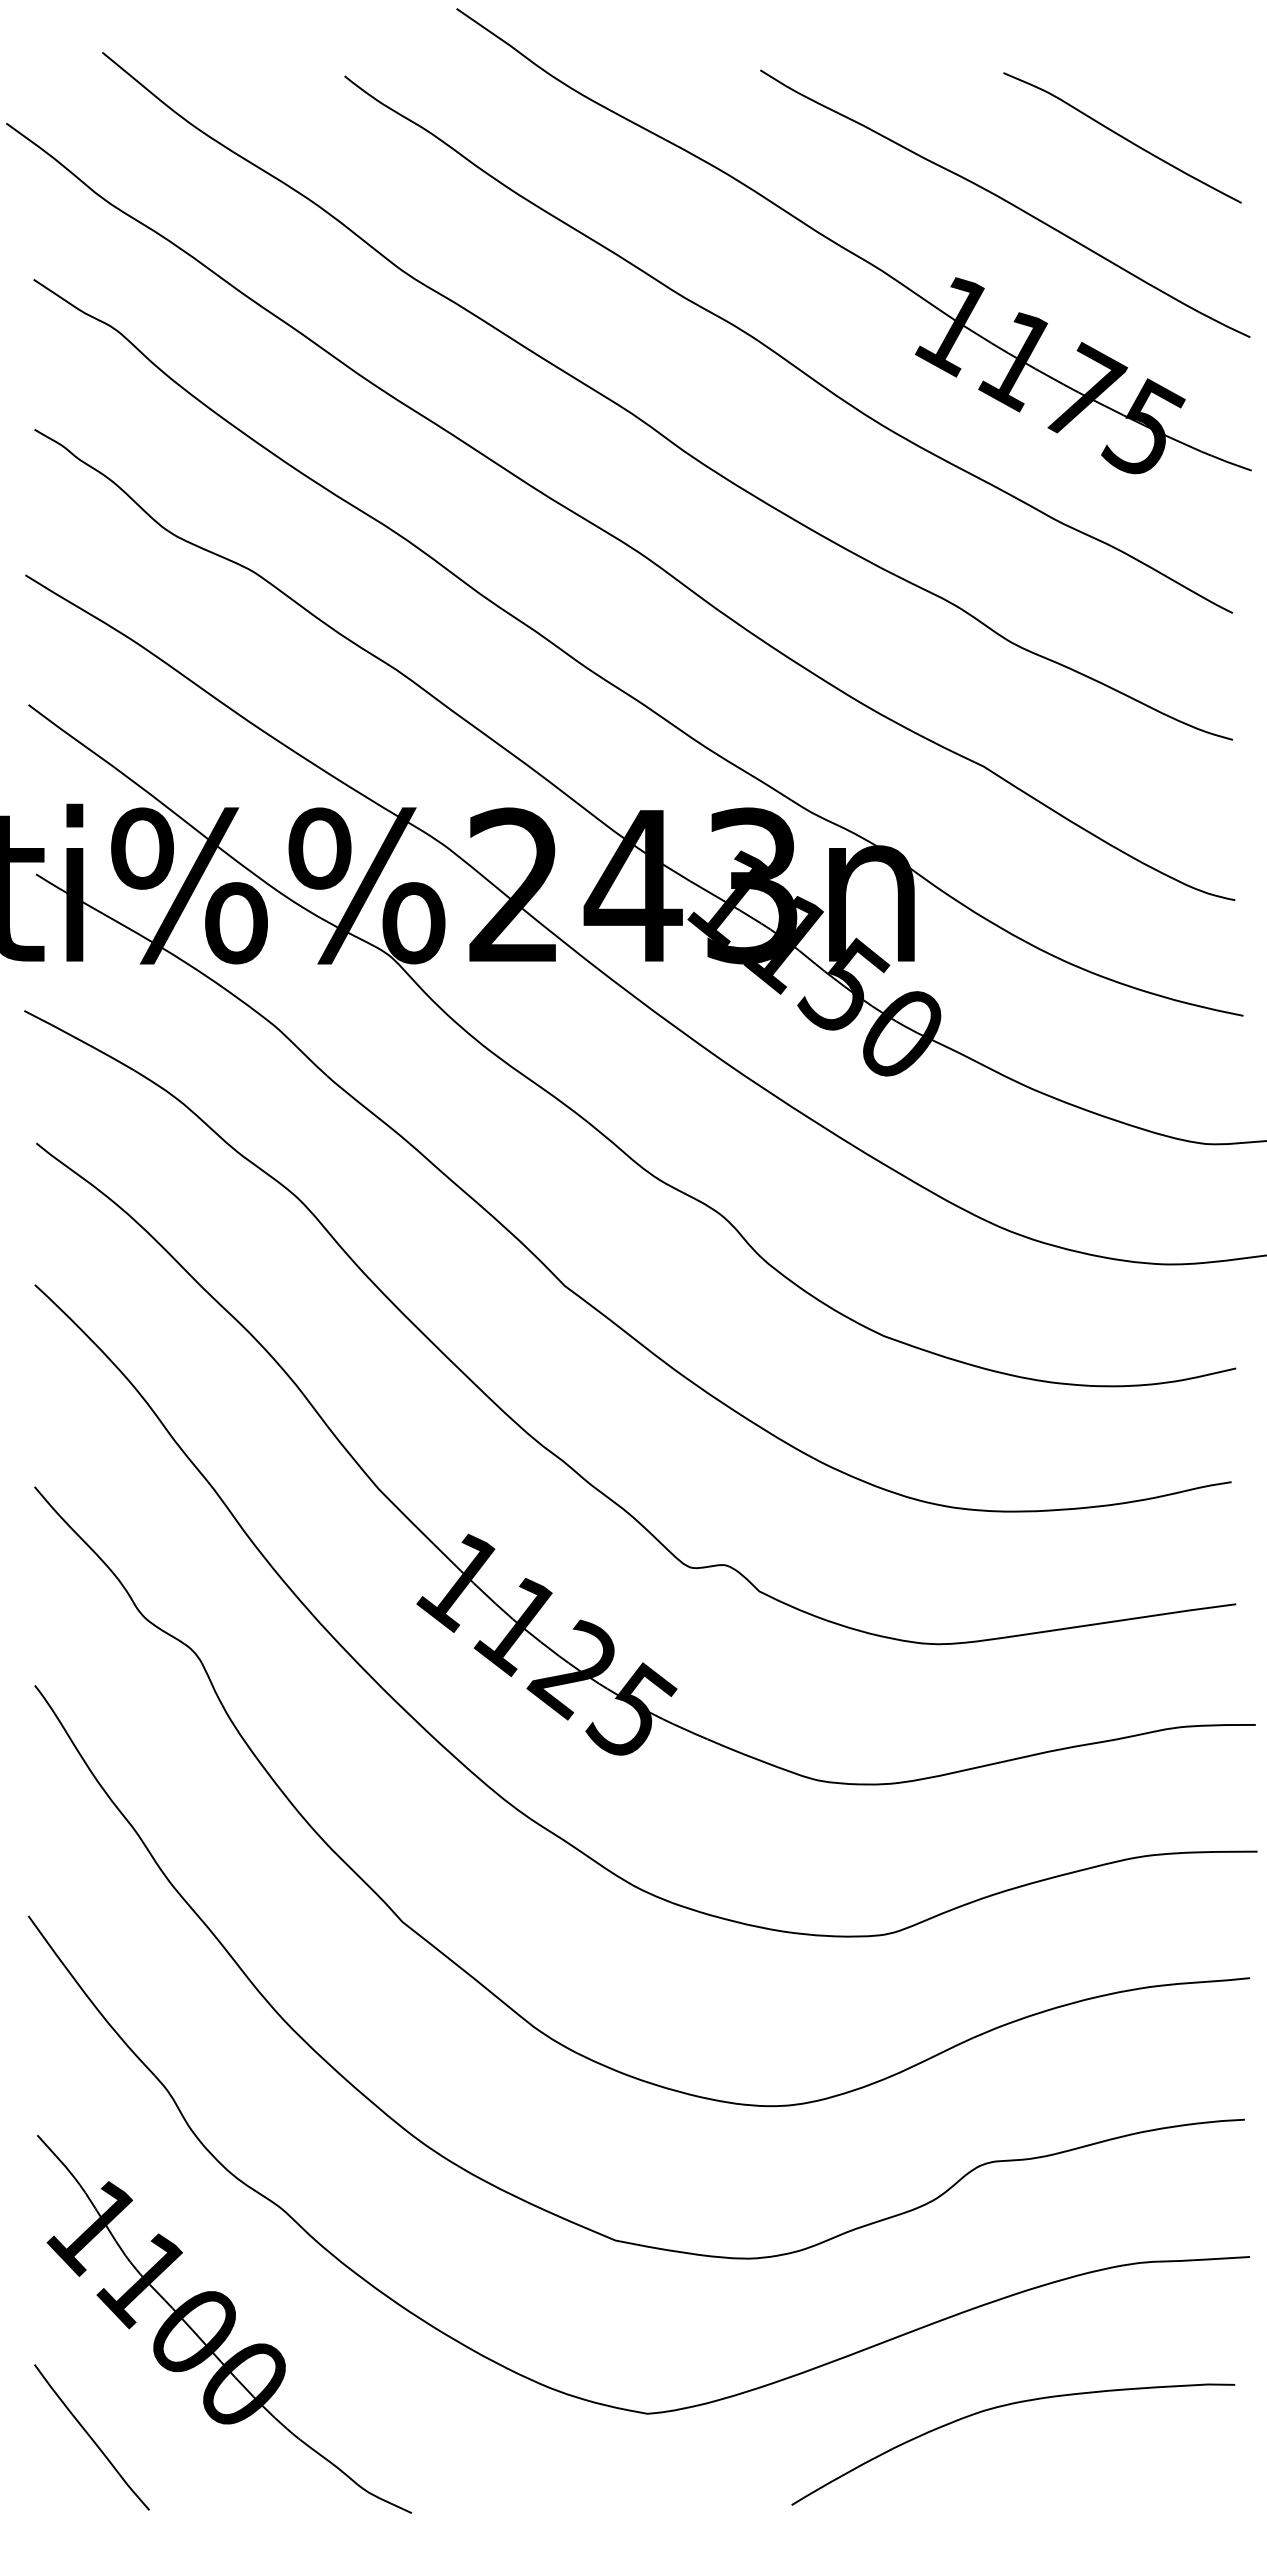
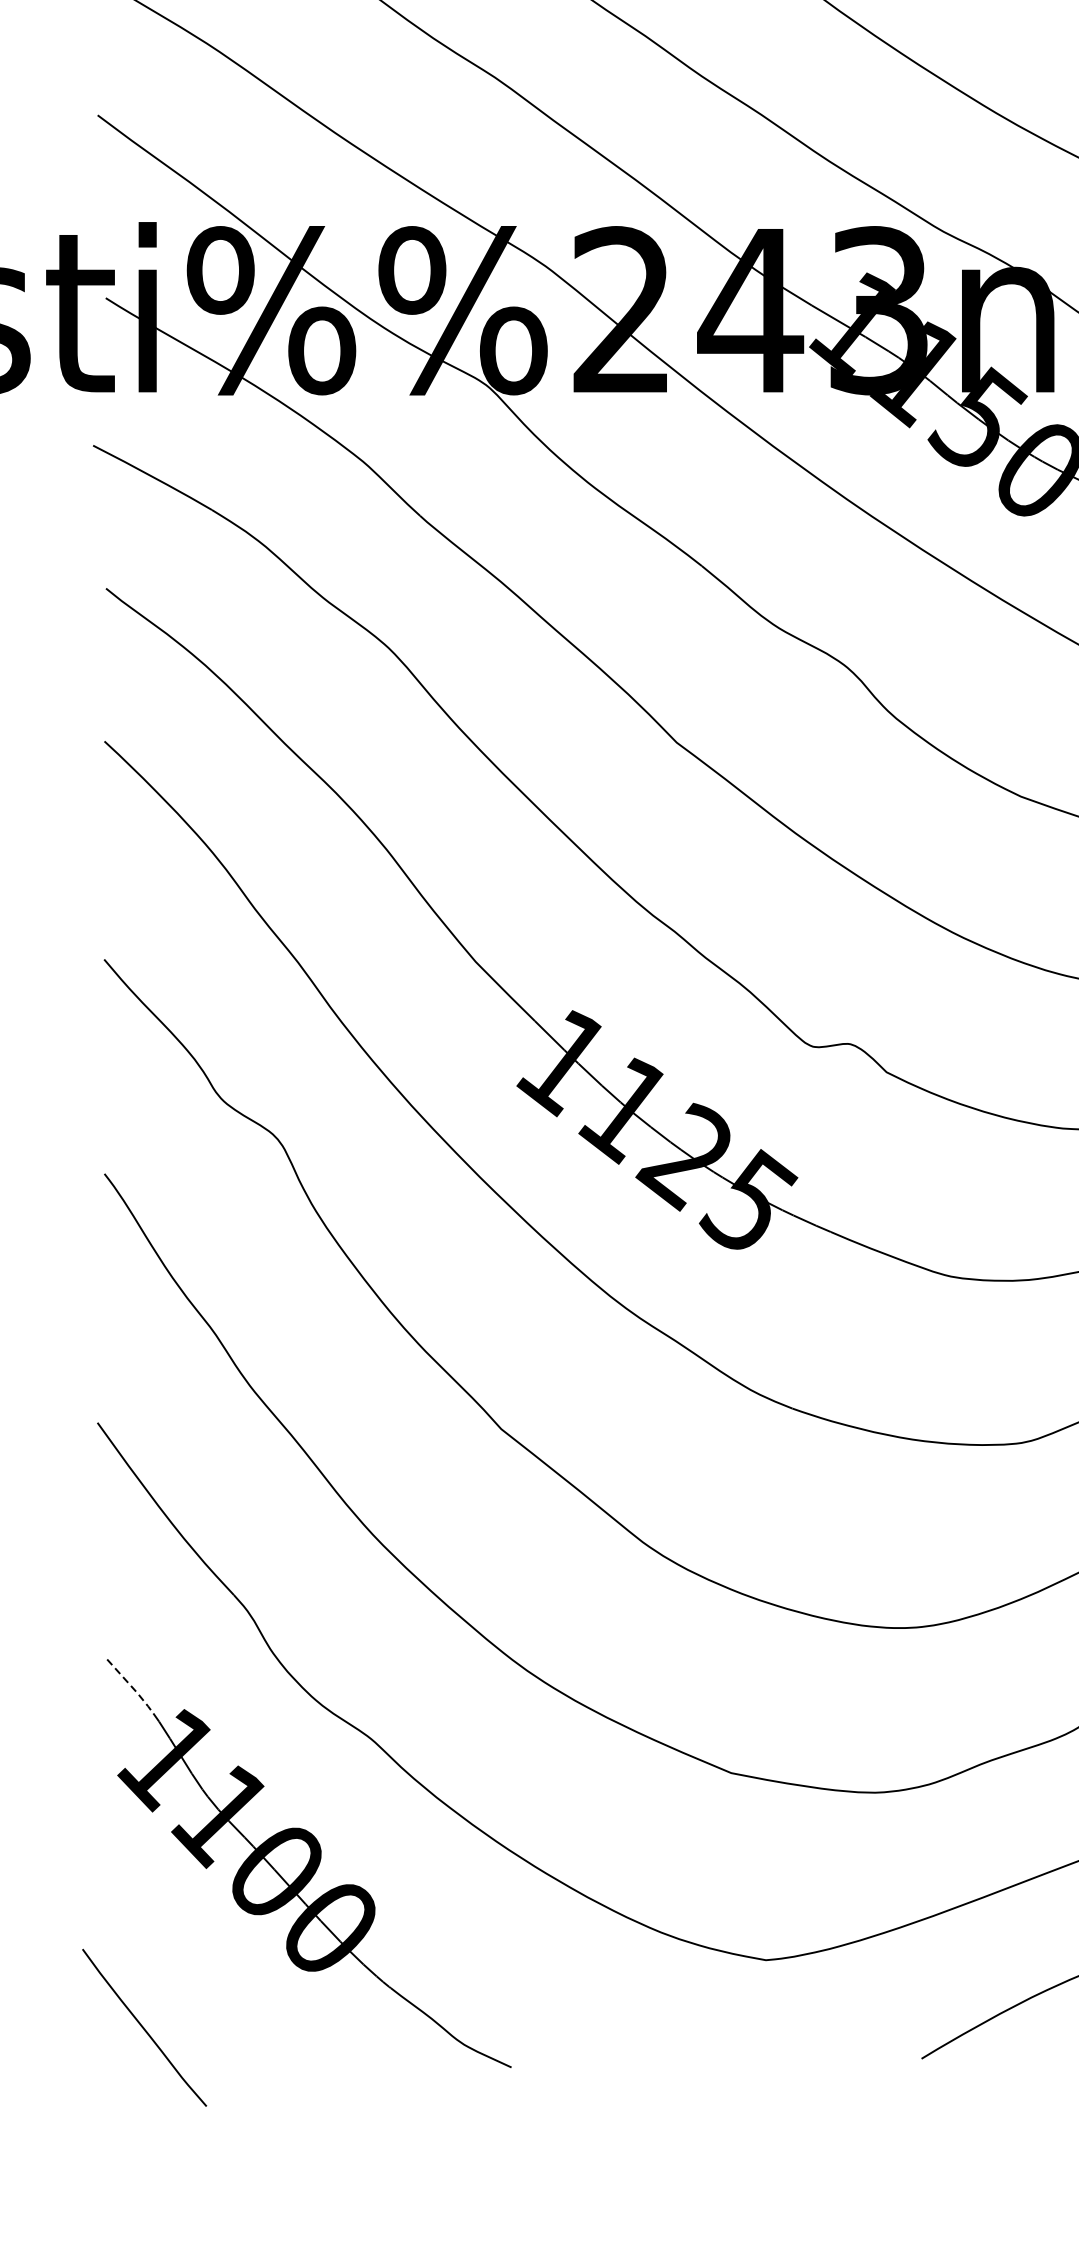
line: (60, 2161) -> (132, 1687), solid -> dashed
curve: (91, 2437) -> (144, 2027), moved

